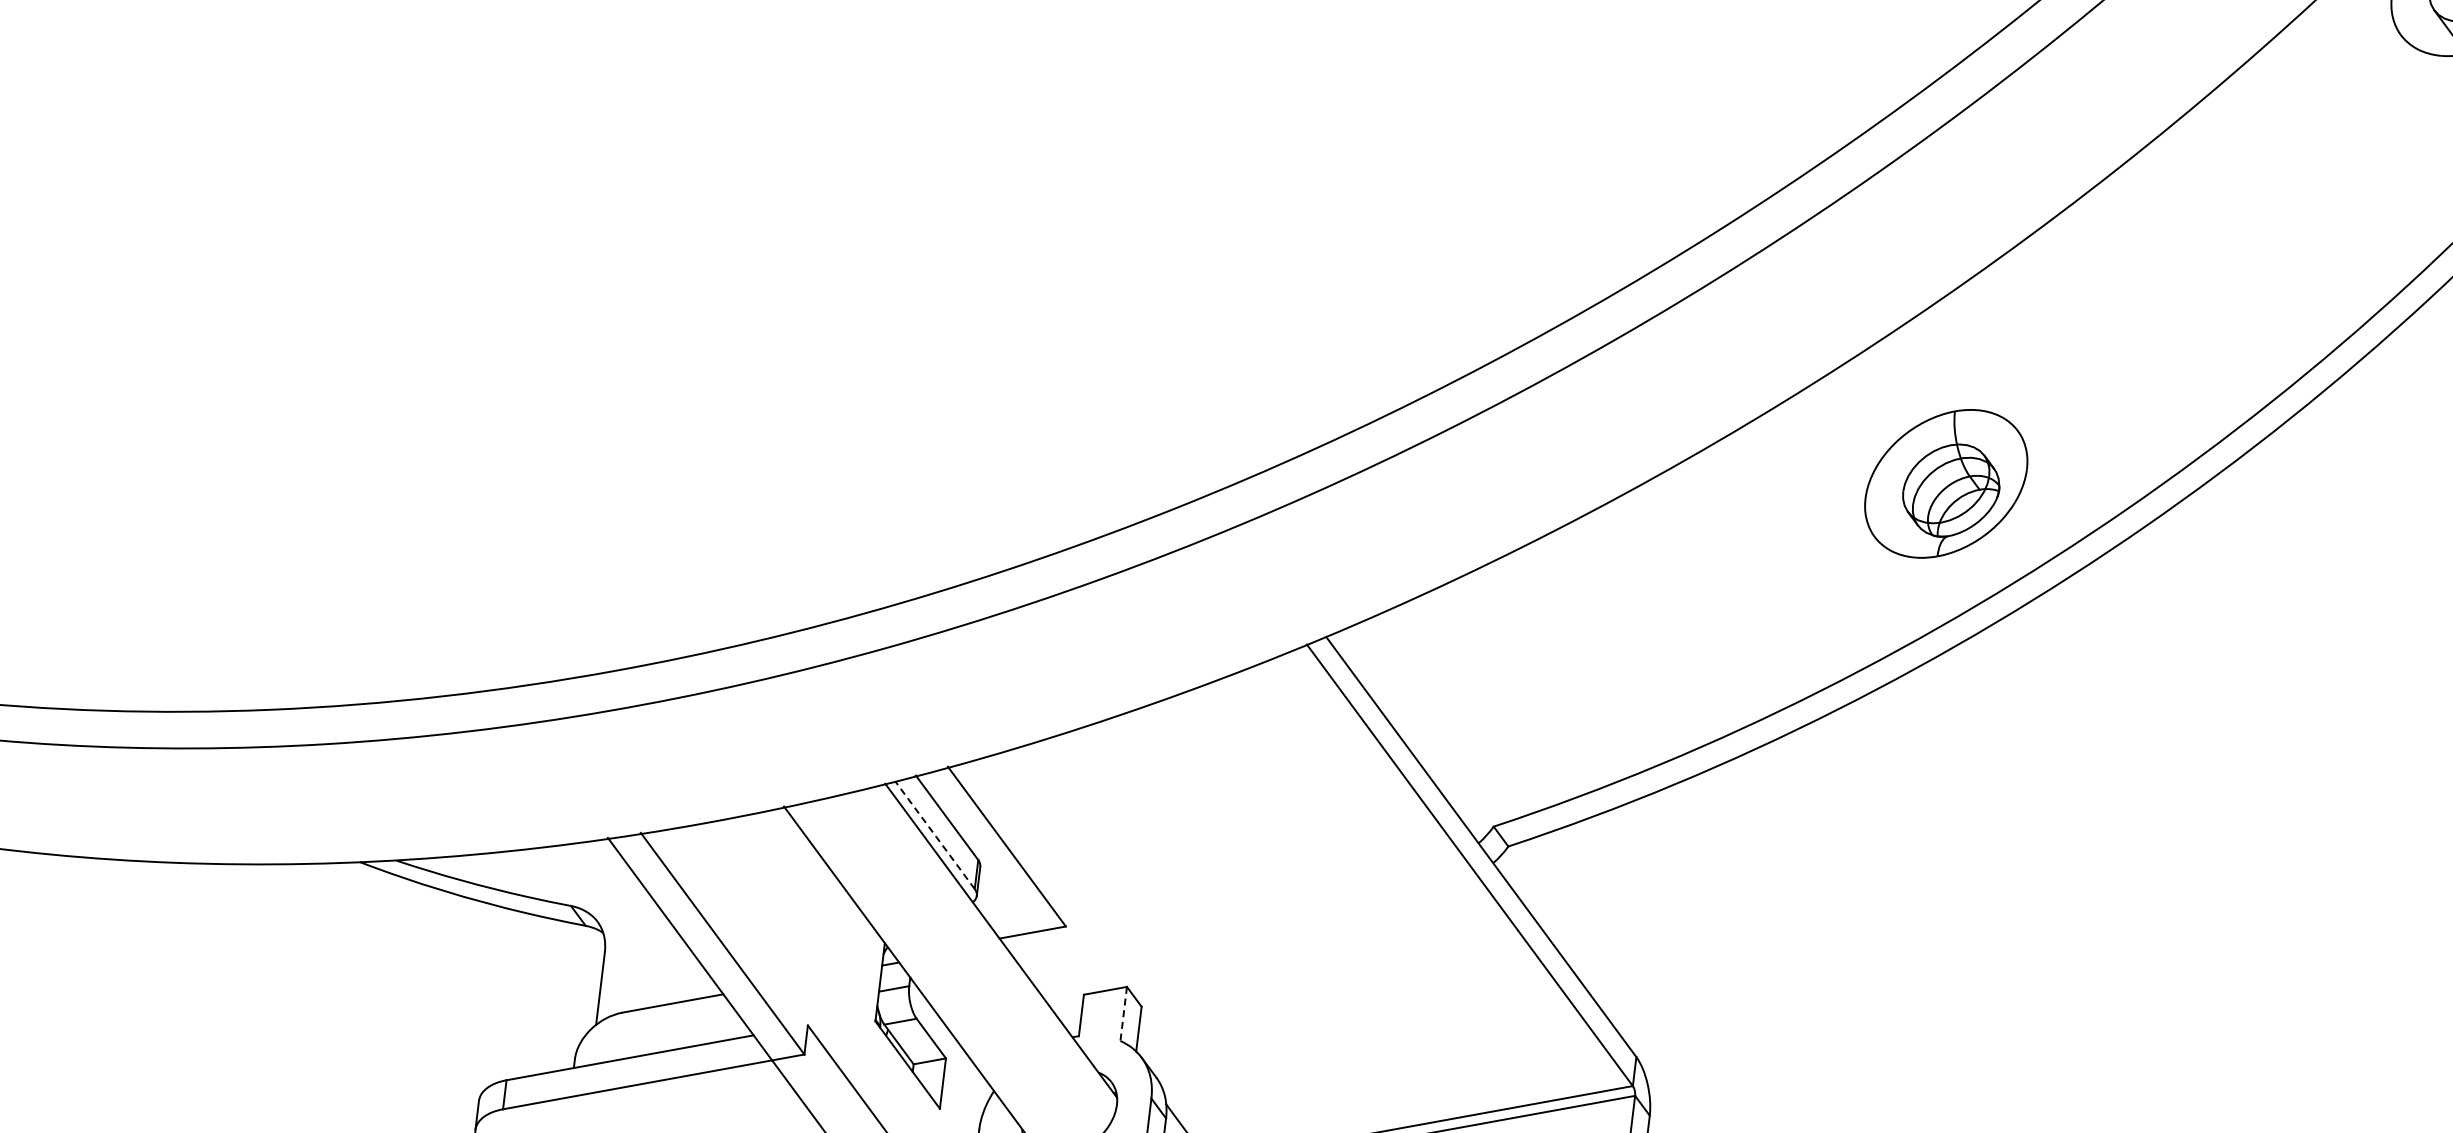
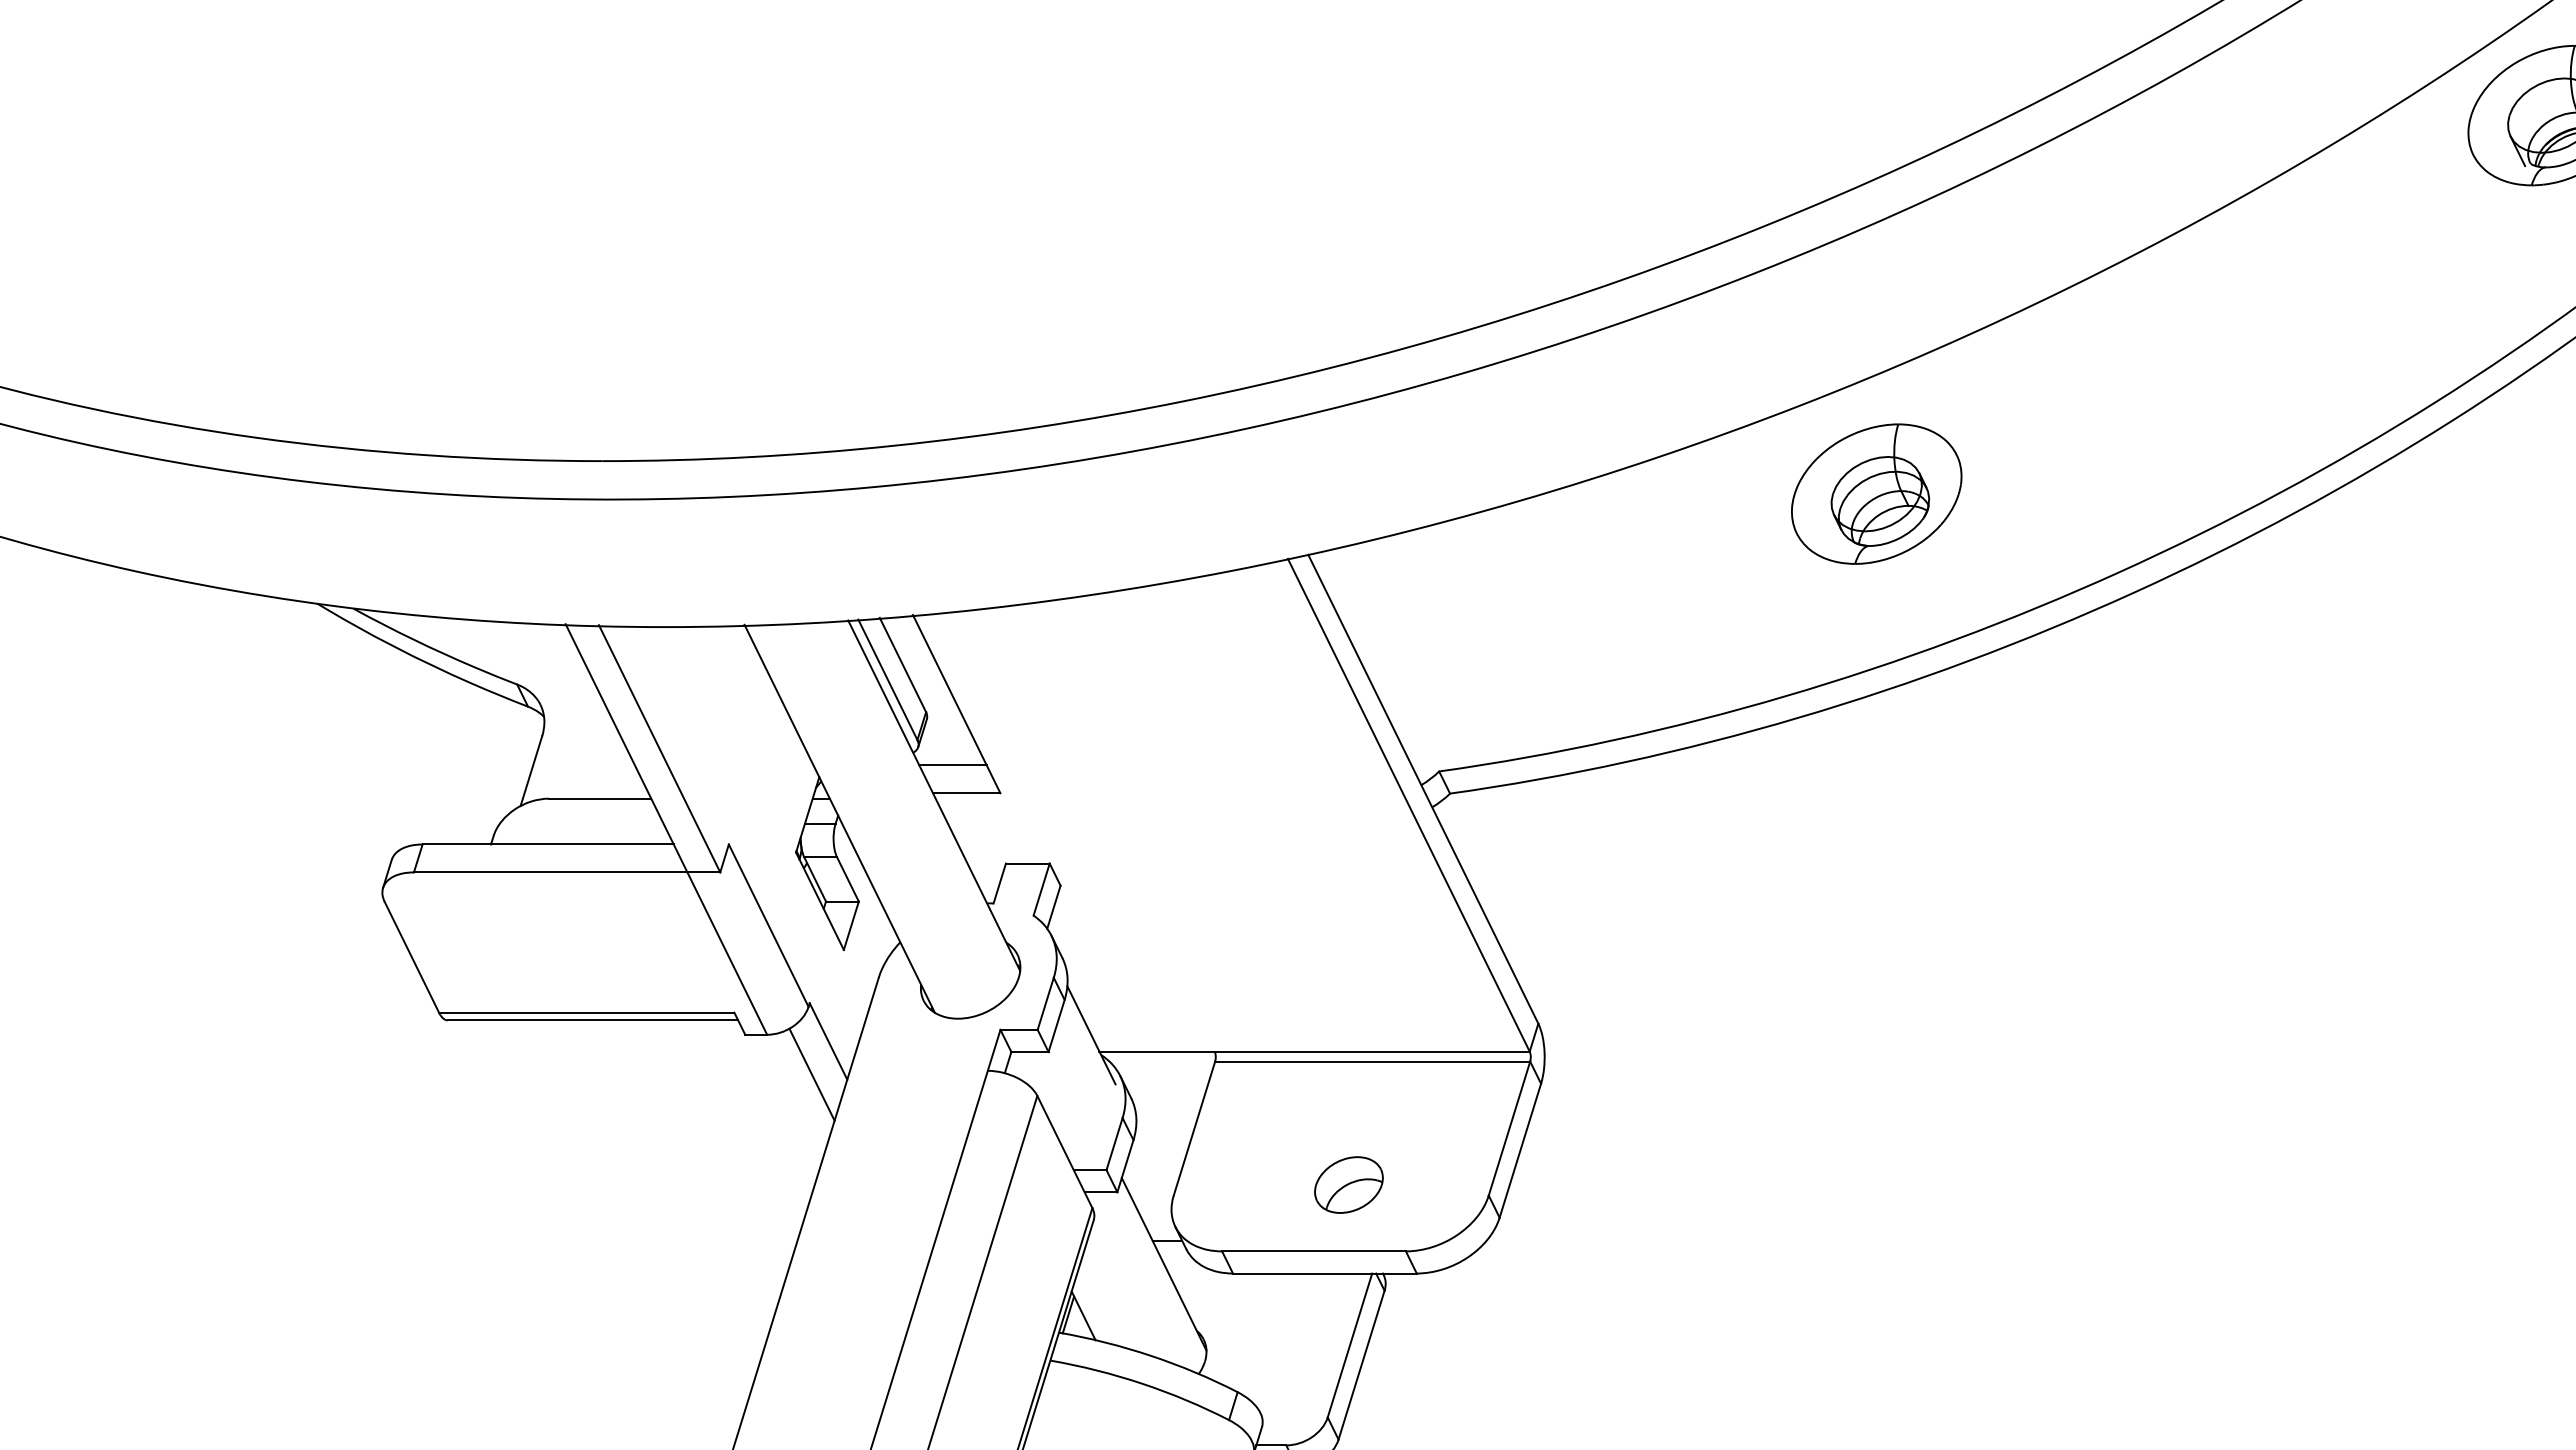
part: (1945, 483) -> (1876, 493), moved
line: (934, 834) -> (887, 679), dashed -> solid
line: (1013, 907) -> (952, 765), added
line: (1123, 1014) -> (1041, 890), dashed -> solid

